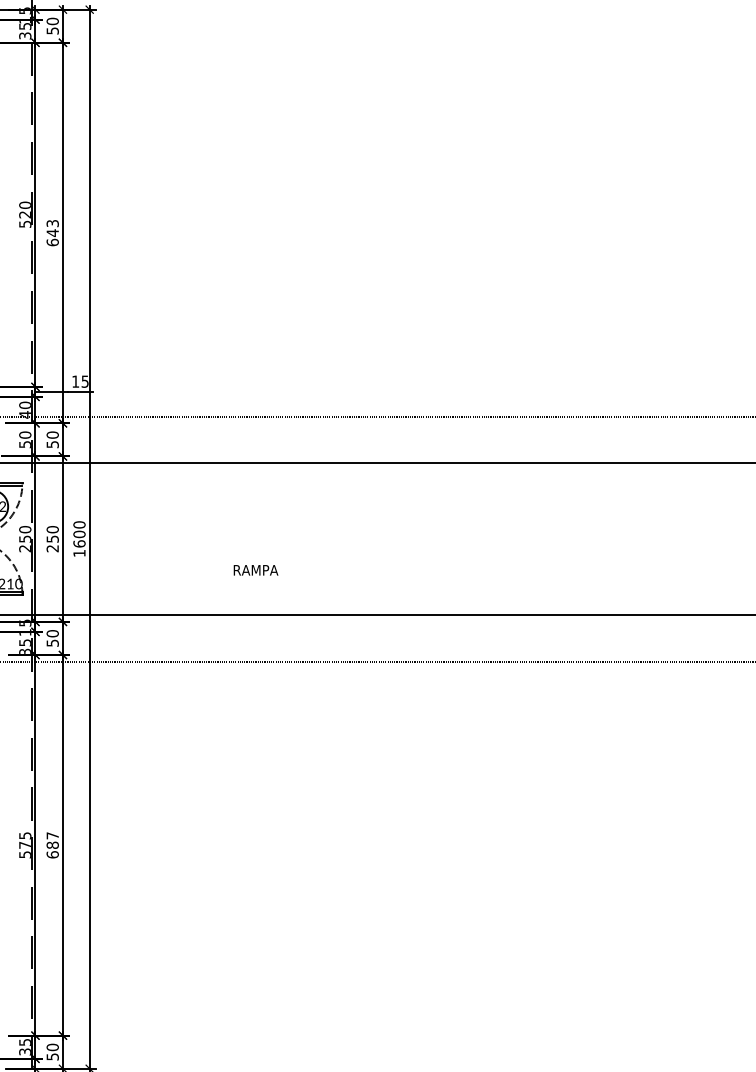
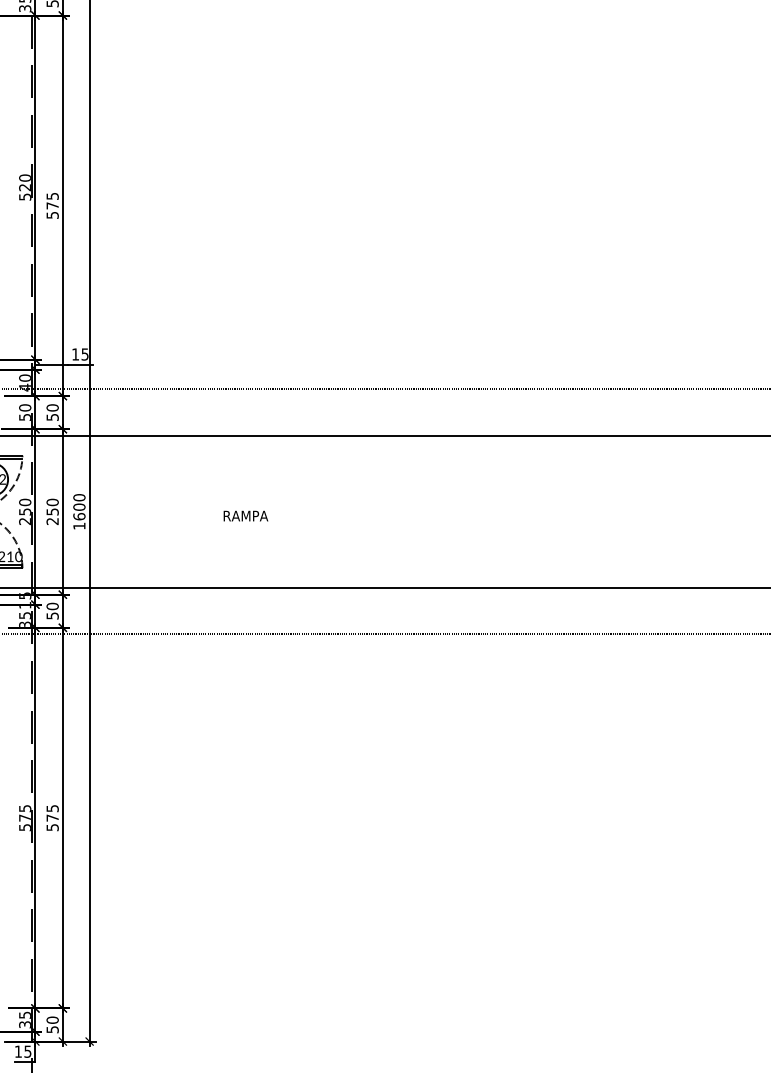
text: (52, 232) -> (52, 205), 643 -> 575
text: (255, 569) -> (245, 515), moved
text: (52, 845) -> (52, 818), 687 -> 575

